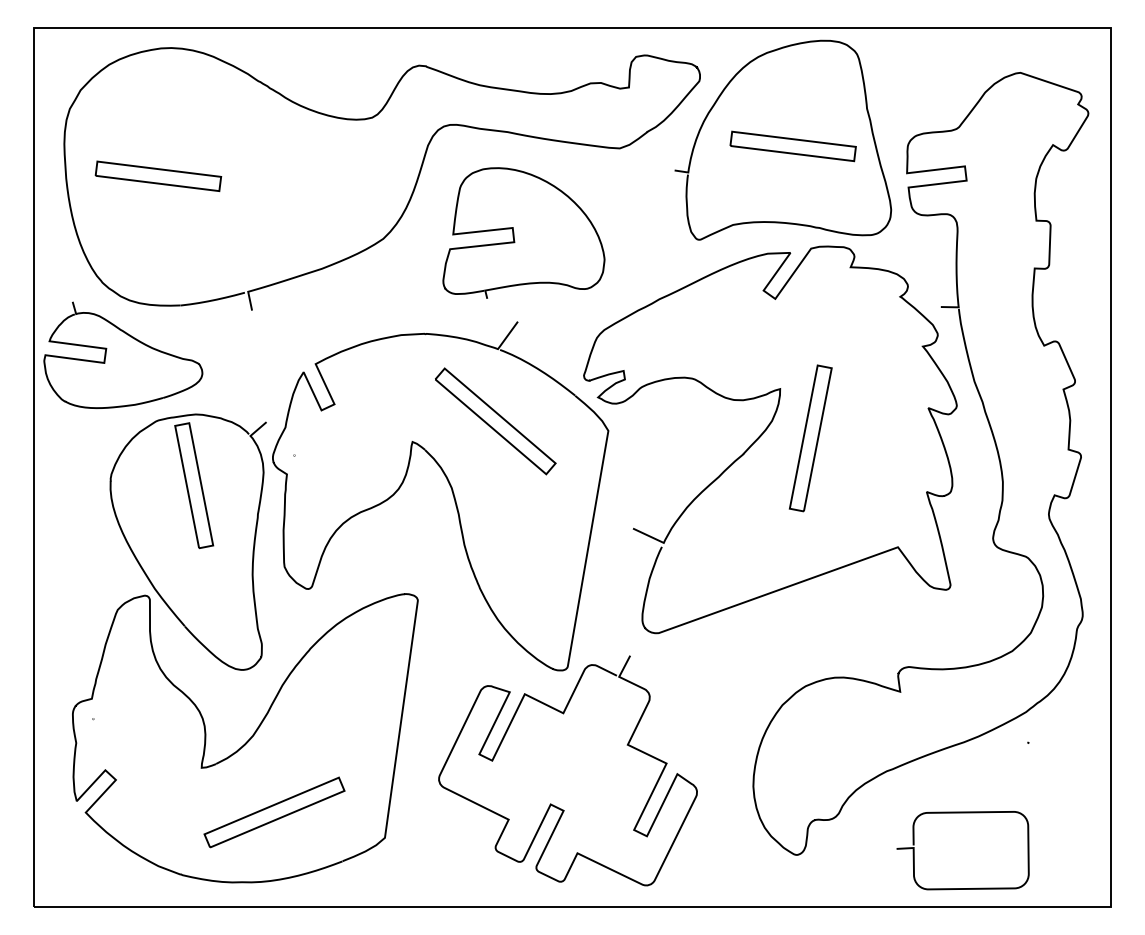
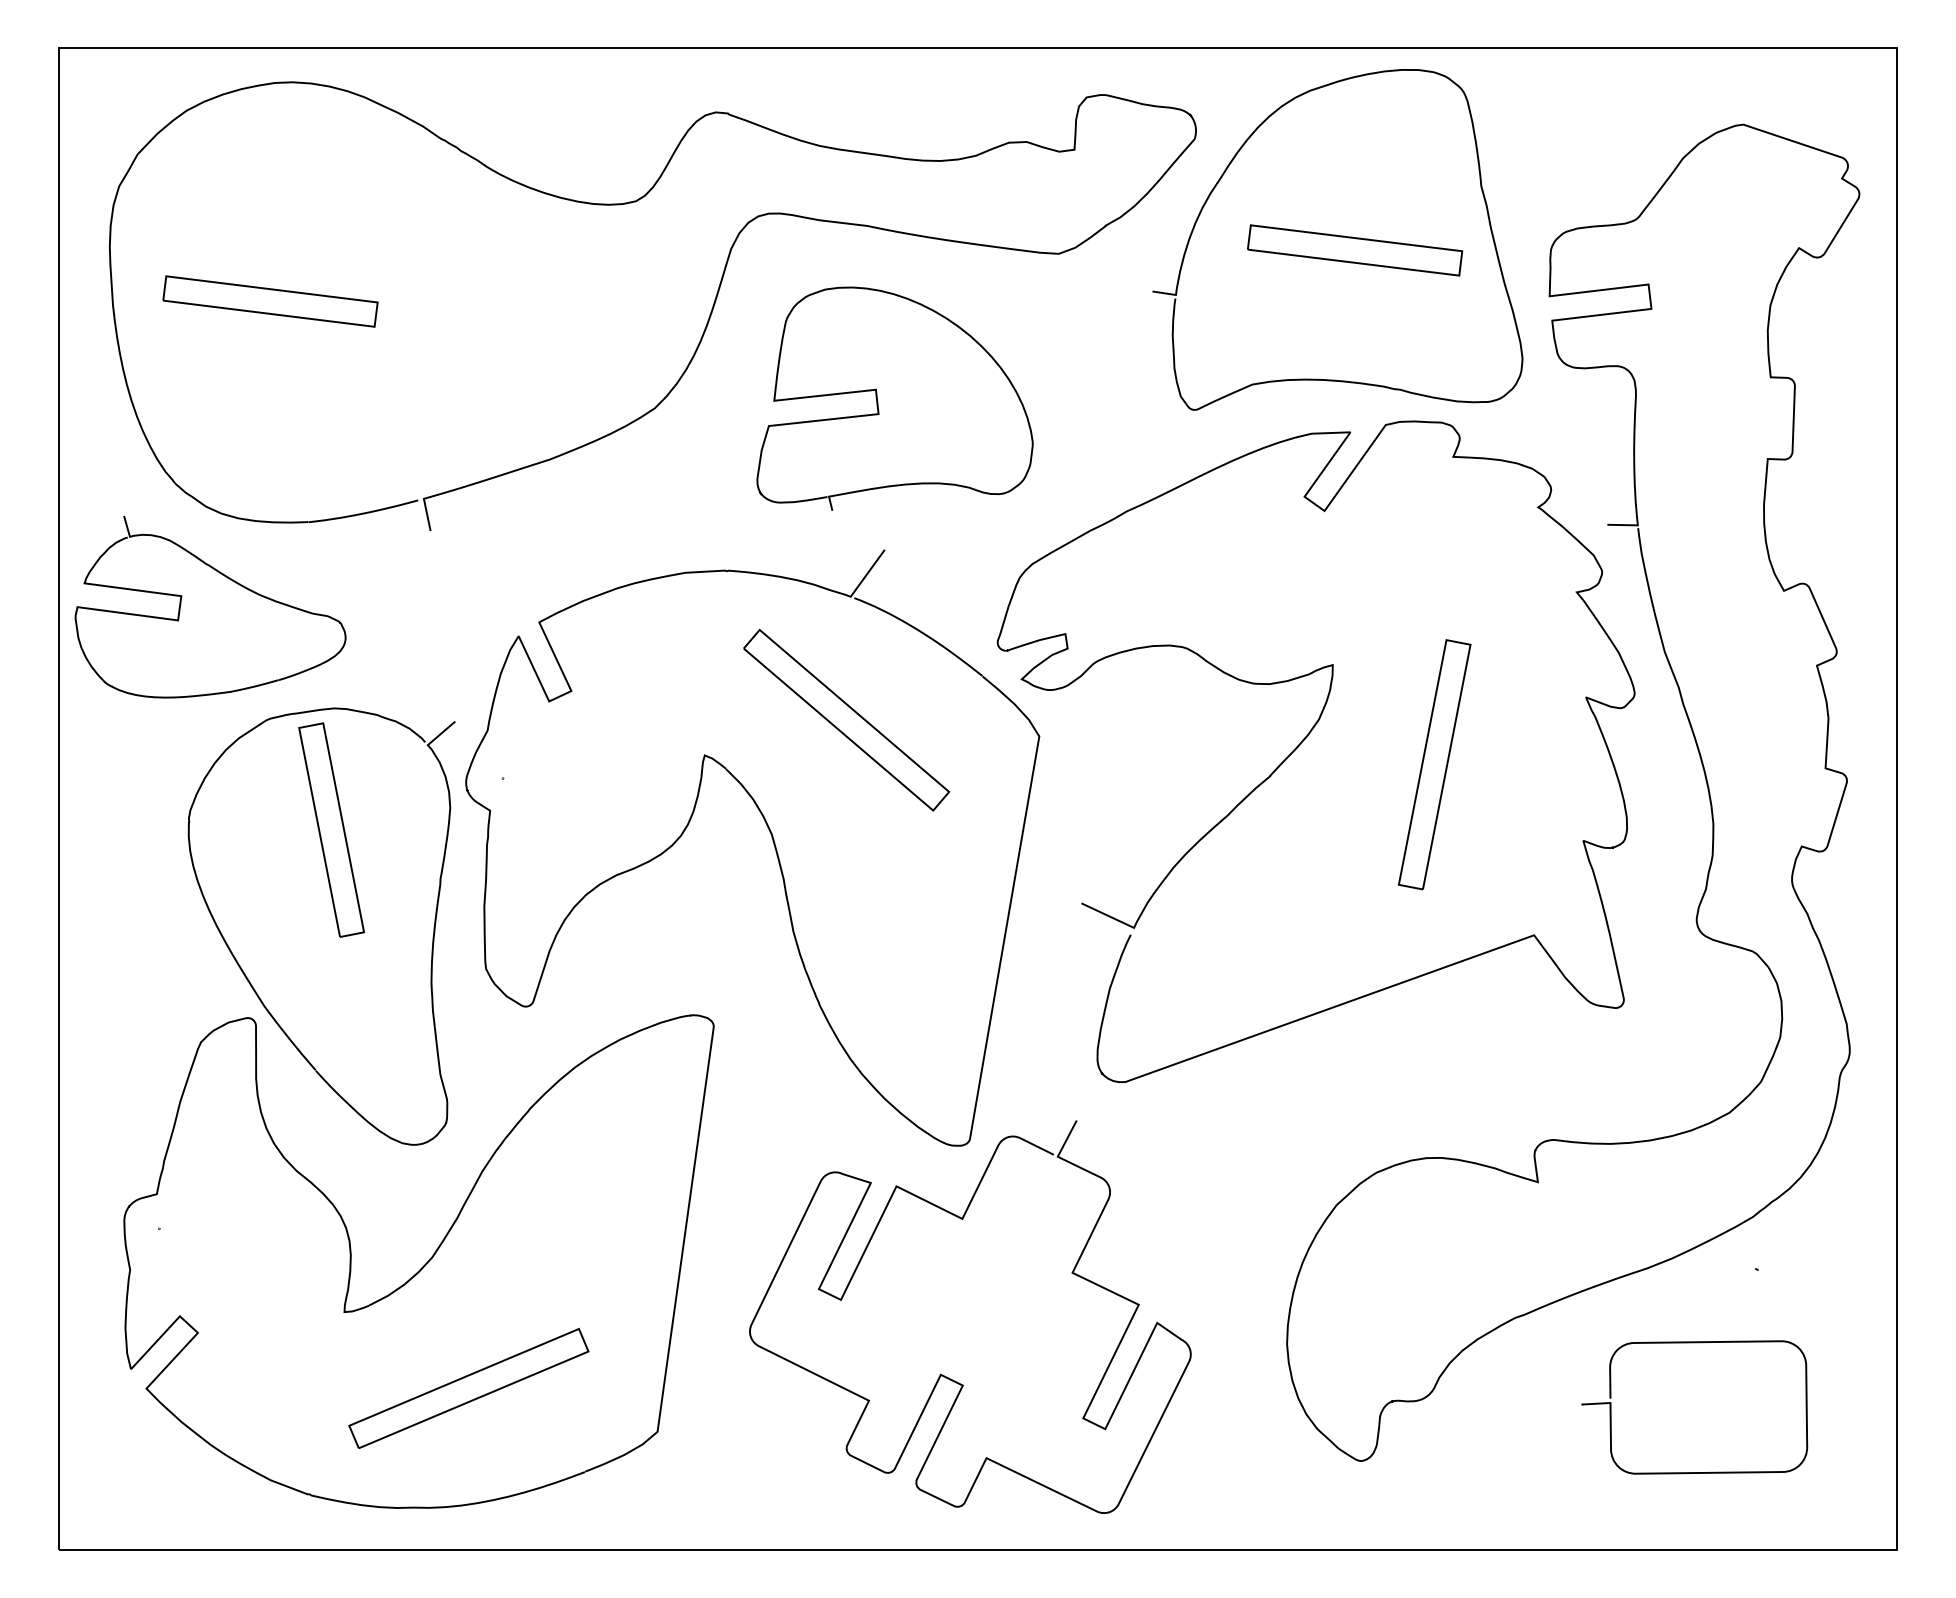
part: (810, 438) -> (1434, 764), moved
curve: (962, 813) -> (1693, 1344), moved

